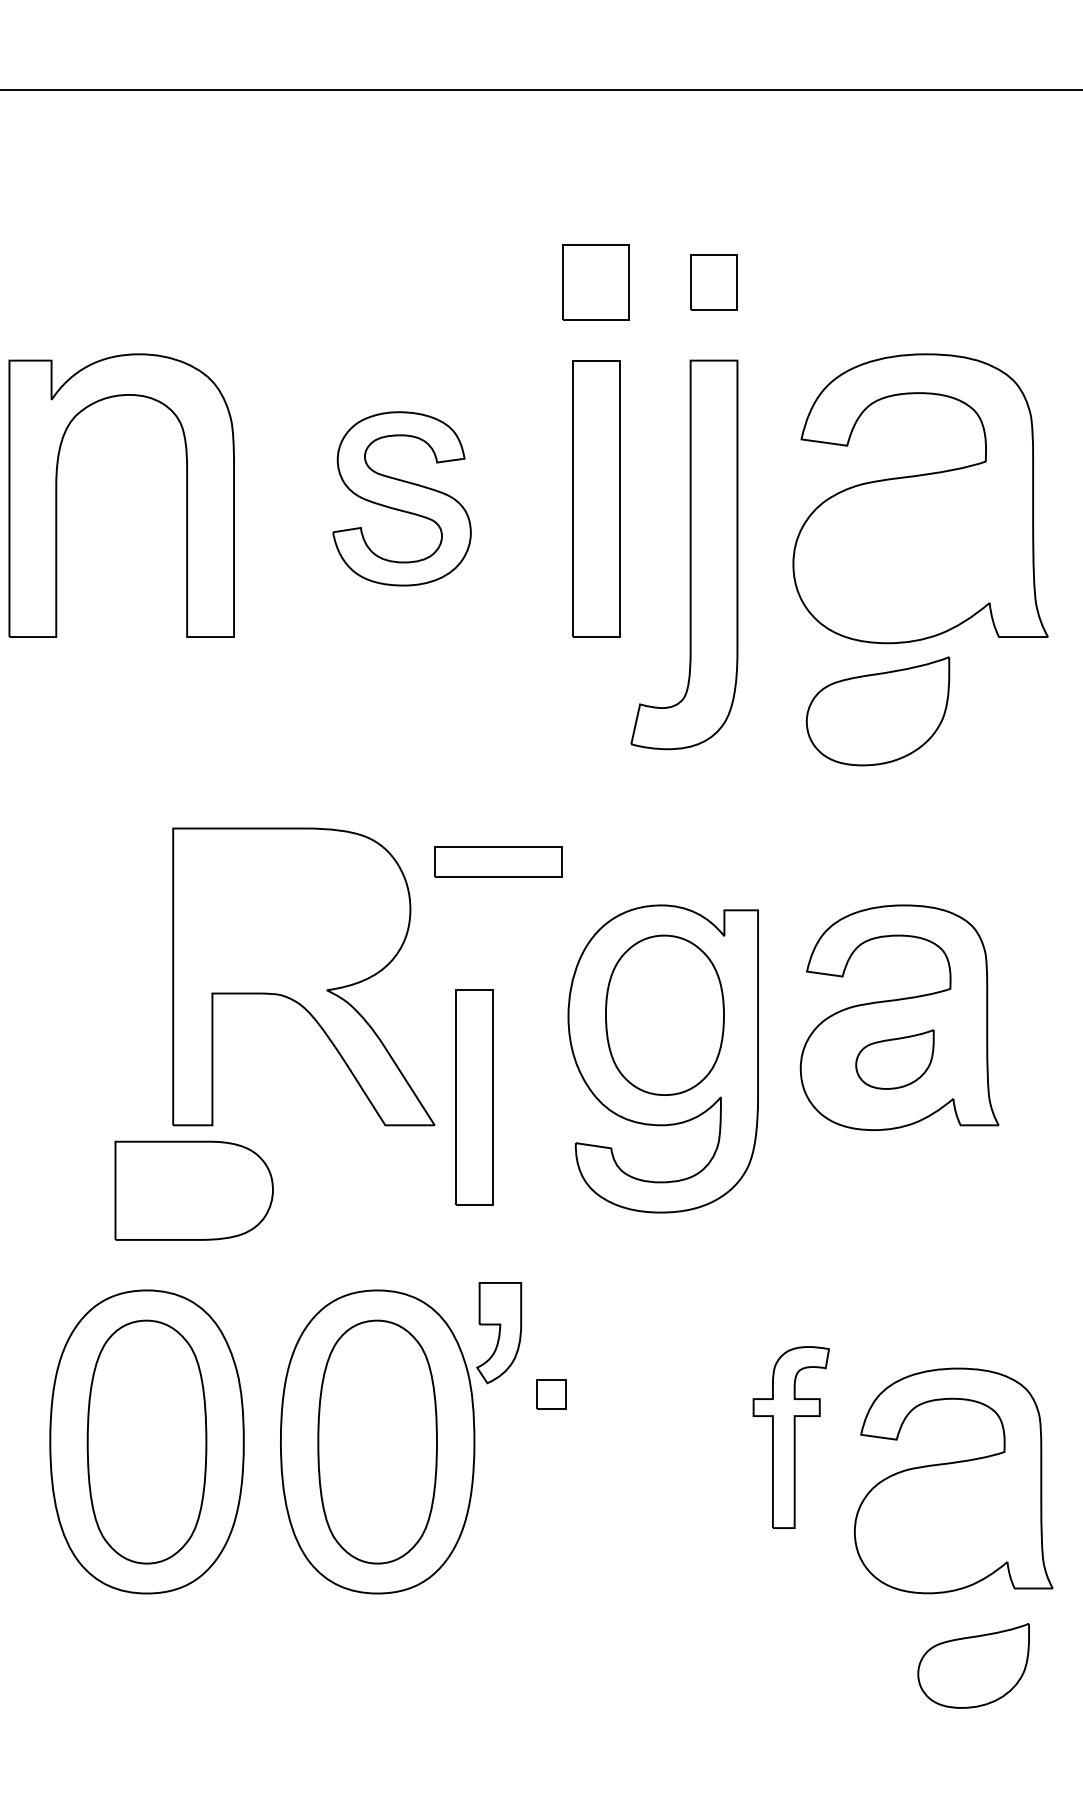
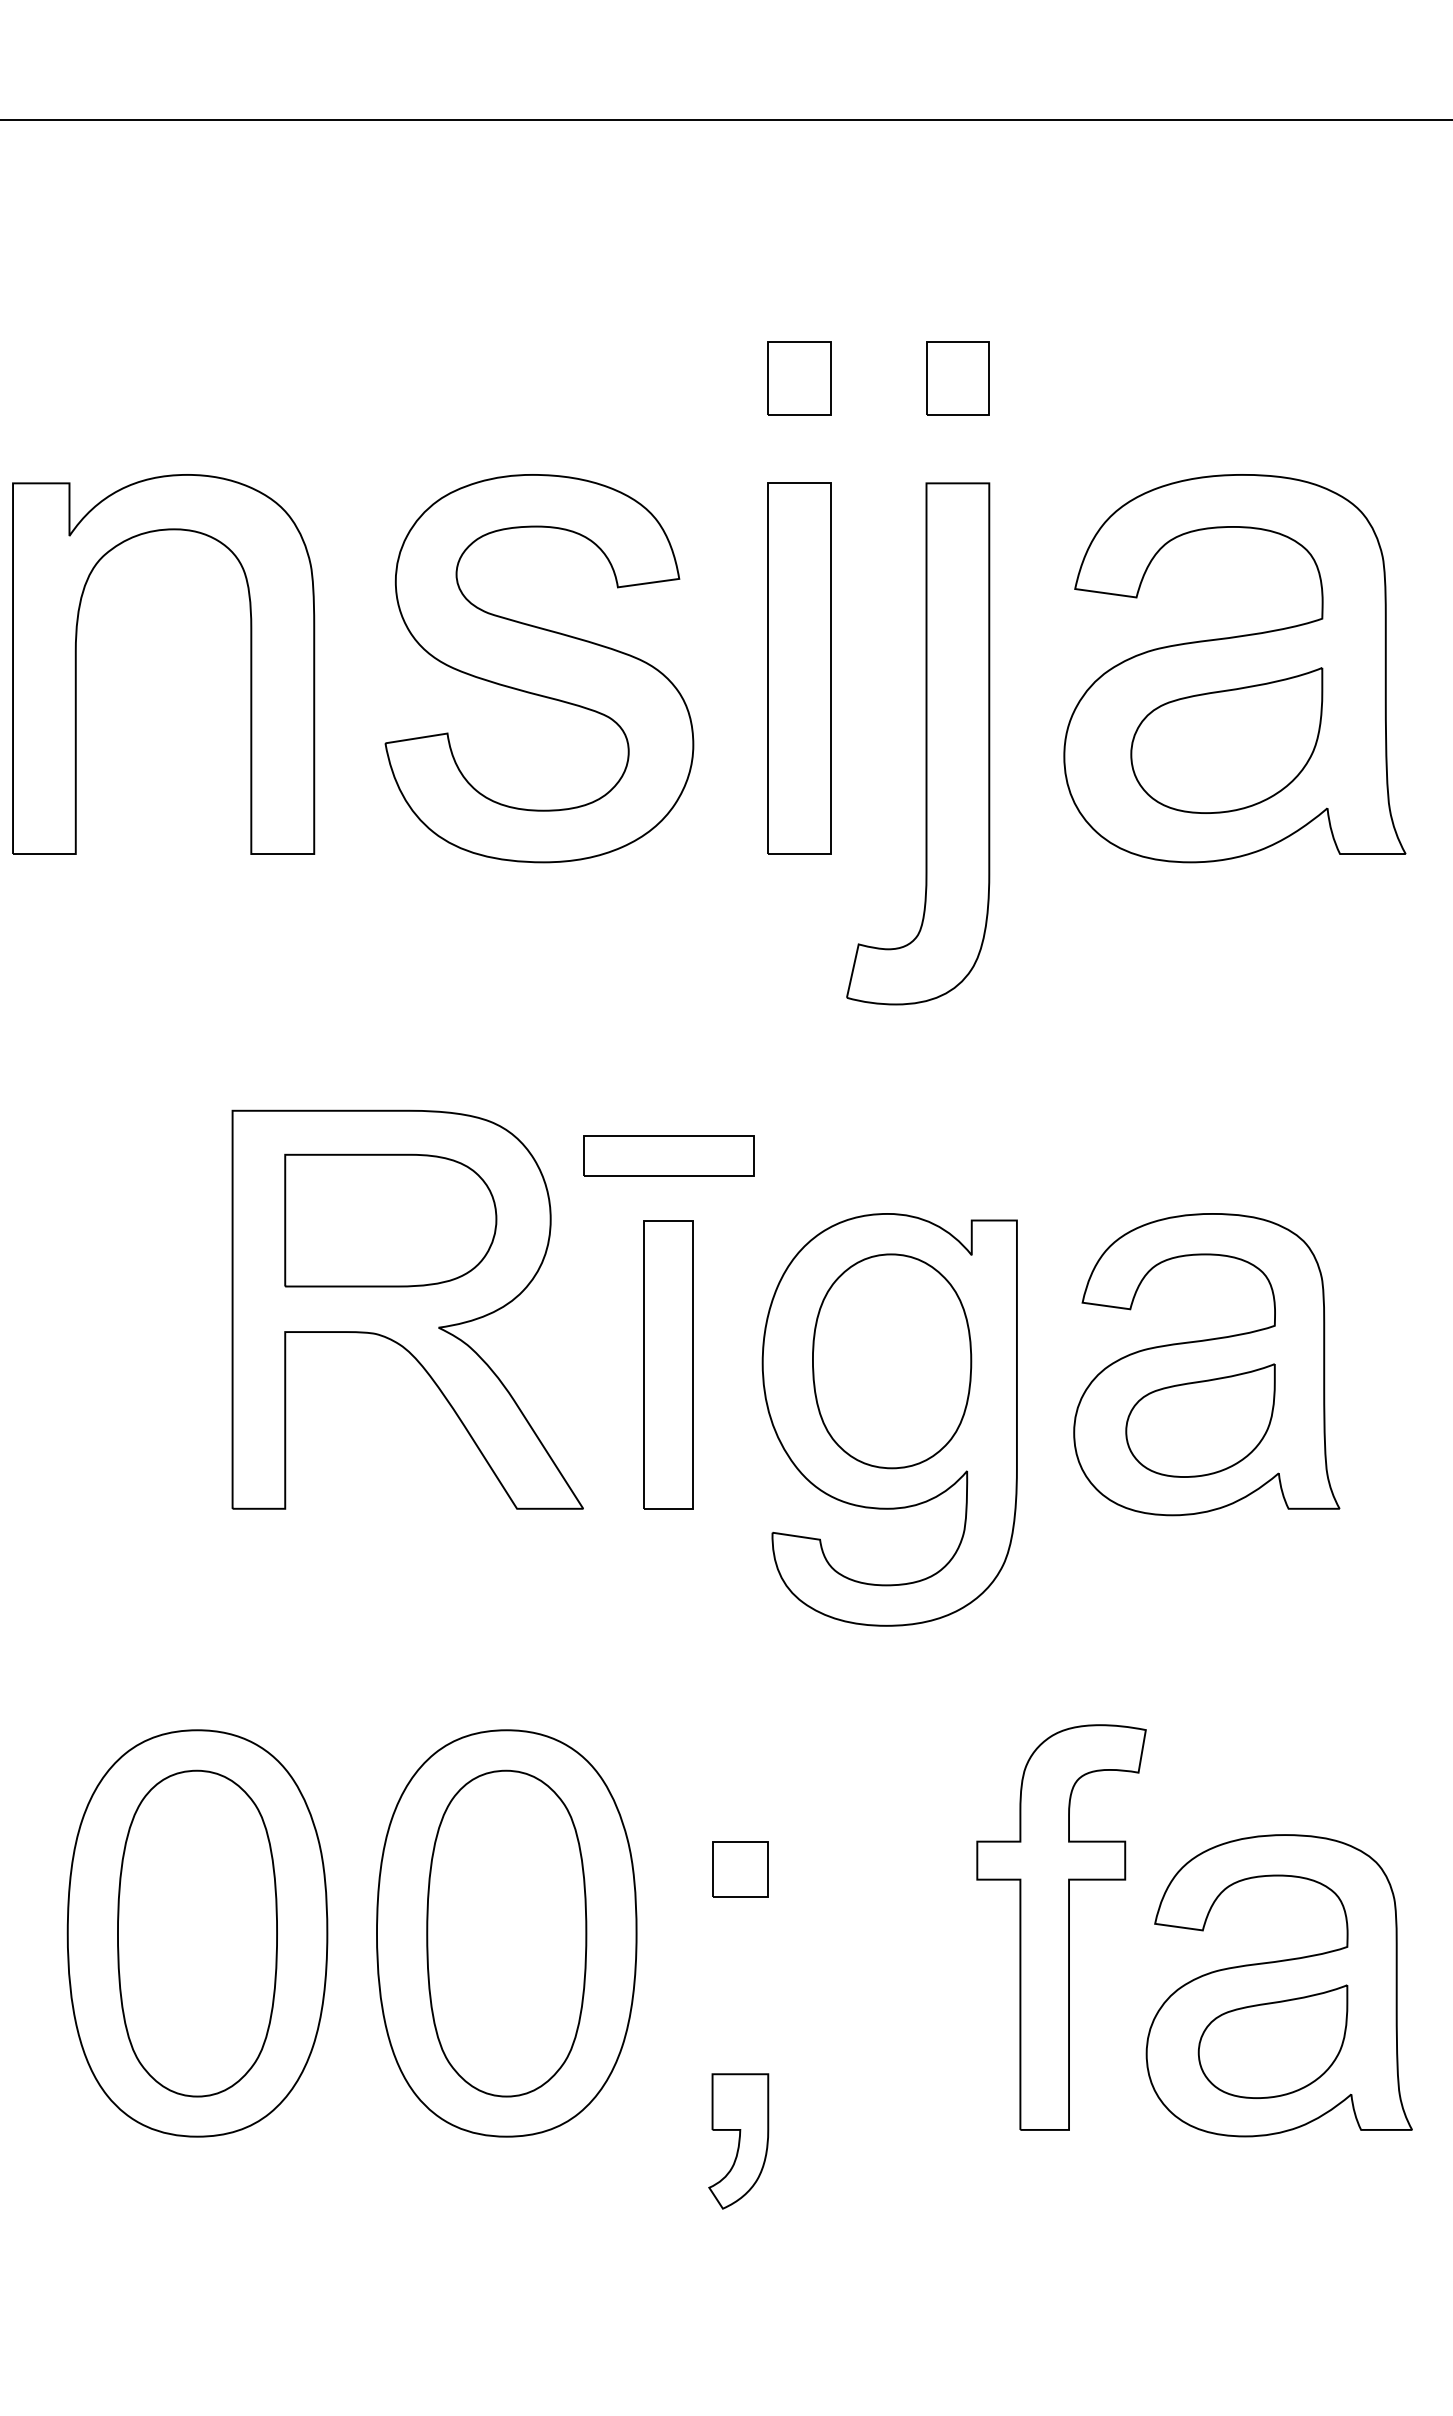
part: (595, 282) -> (799, 378), size x0.71
part: (402, 498) -> (539, 668), size x1.67
part: (877, 711) -> (1226, 740), moved
part: (894, 1059) -> (1200, 1420), size x1.43
part: (474, 1097) -> (668, 1364), moved
part: (194, 1190) -> (390, 1220), moved
part: (498, 1333) -> (738, 2141), moved
part: (551, 1394) -> (740, 1869), size x1.43
part: (791, 1437) -> (1061, 1927), size x1.67
part: (973, 1665) -> (1272, 2041), moved

